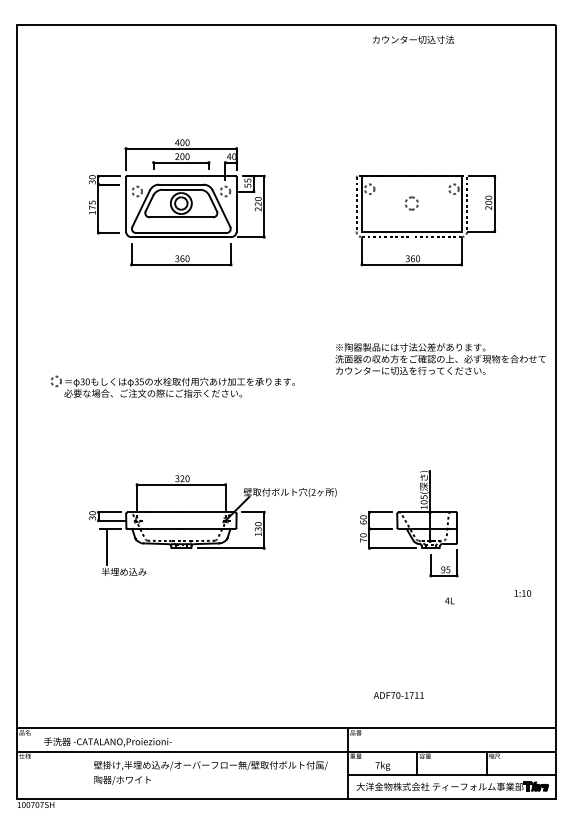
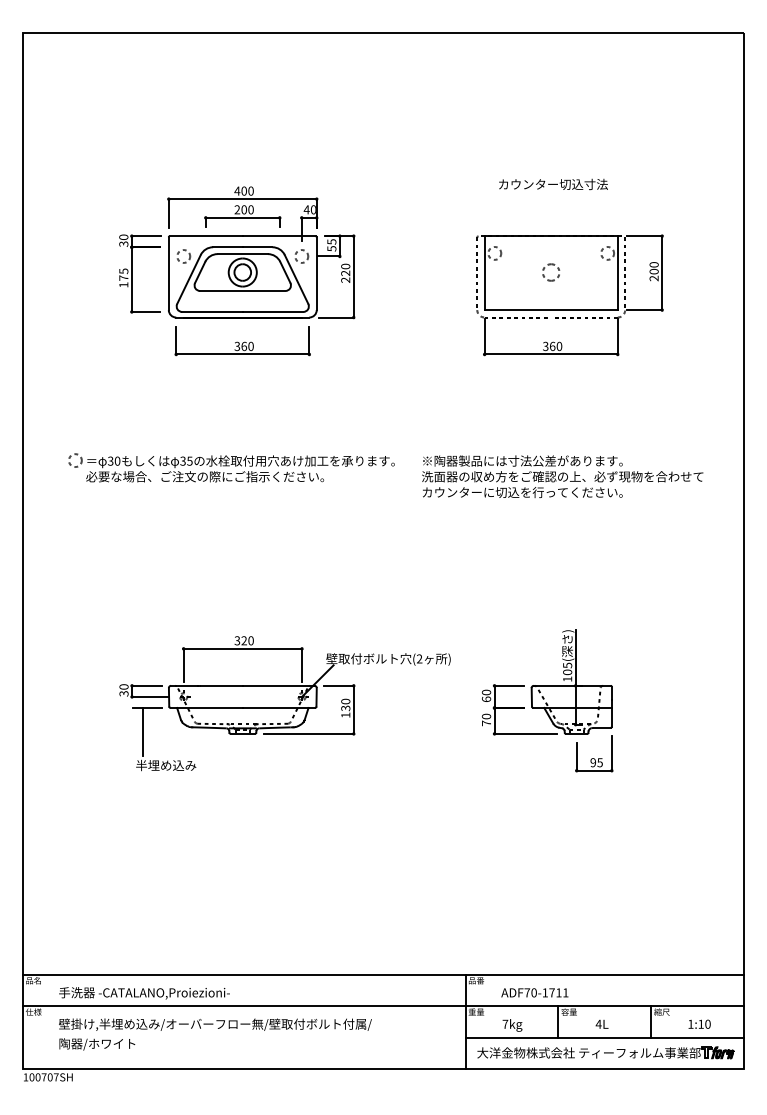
text: (413, 39) -> (553, 184), moved
text: (440, 358) -> (562, 476), moved
part: (172, 386) -> (231, 467), moved
text: (522, 592) -> (699, 1023), moved
text: (449, 601) -> (601, 1024), moved
text: (398, 695) -> (534, 992), moved
text: (211, 772) -> (215, 1034), moved

